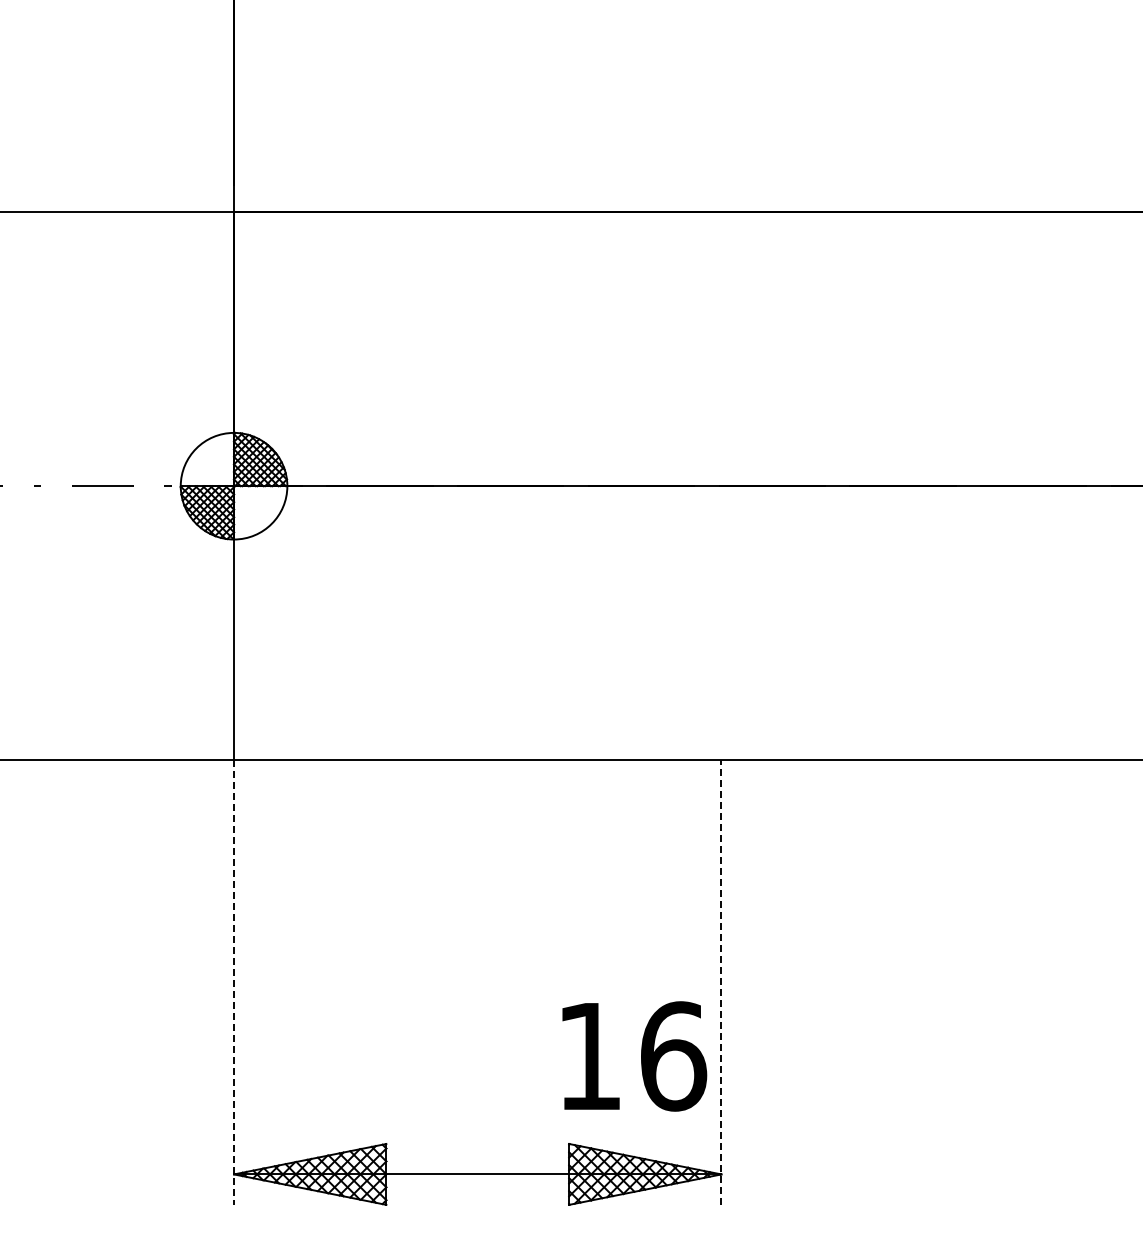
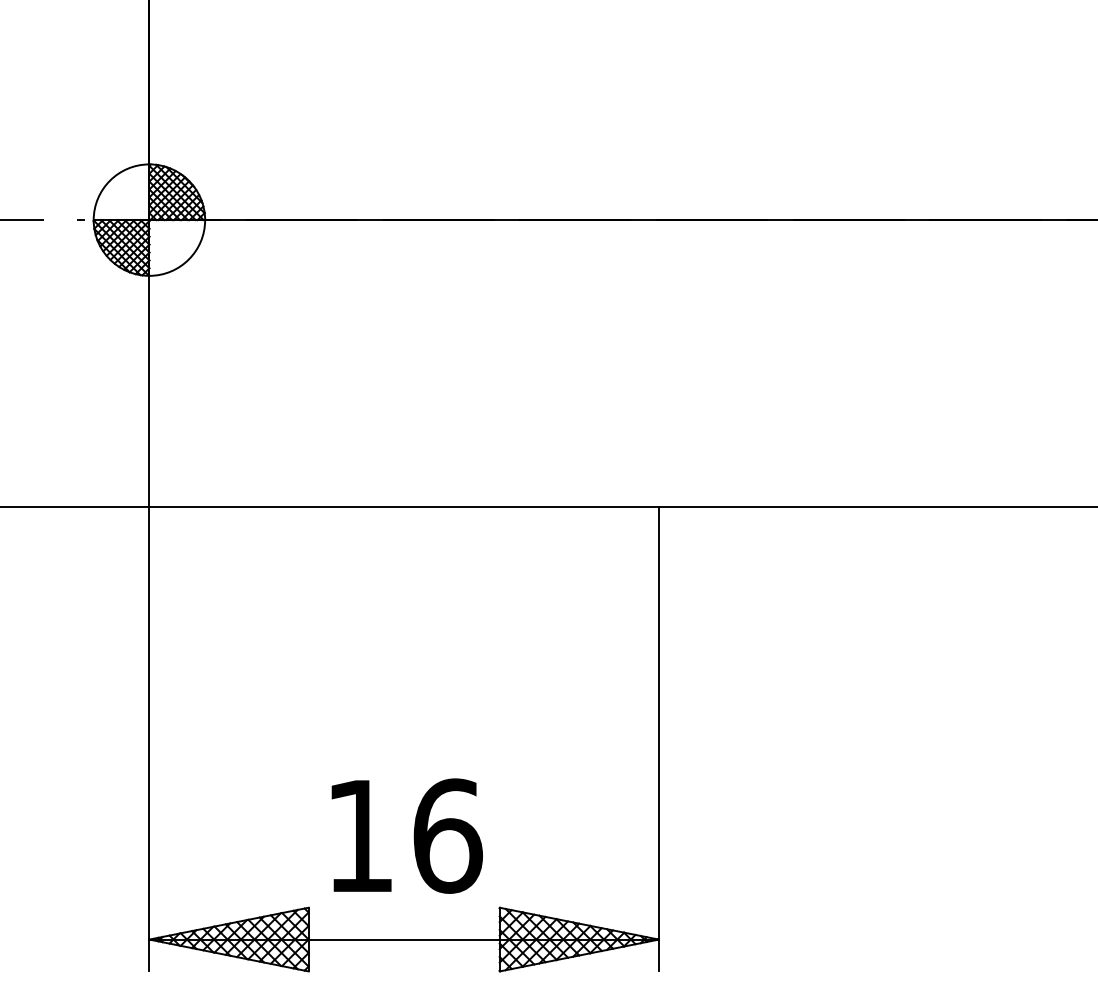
line: (721, 982) -> (658, 738), dashed -> solid
line: (234, 983) -> (149, 739), dashed -> solid
text: (634, 1056) -> (407, 836), moved

